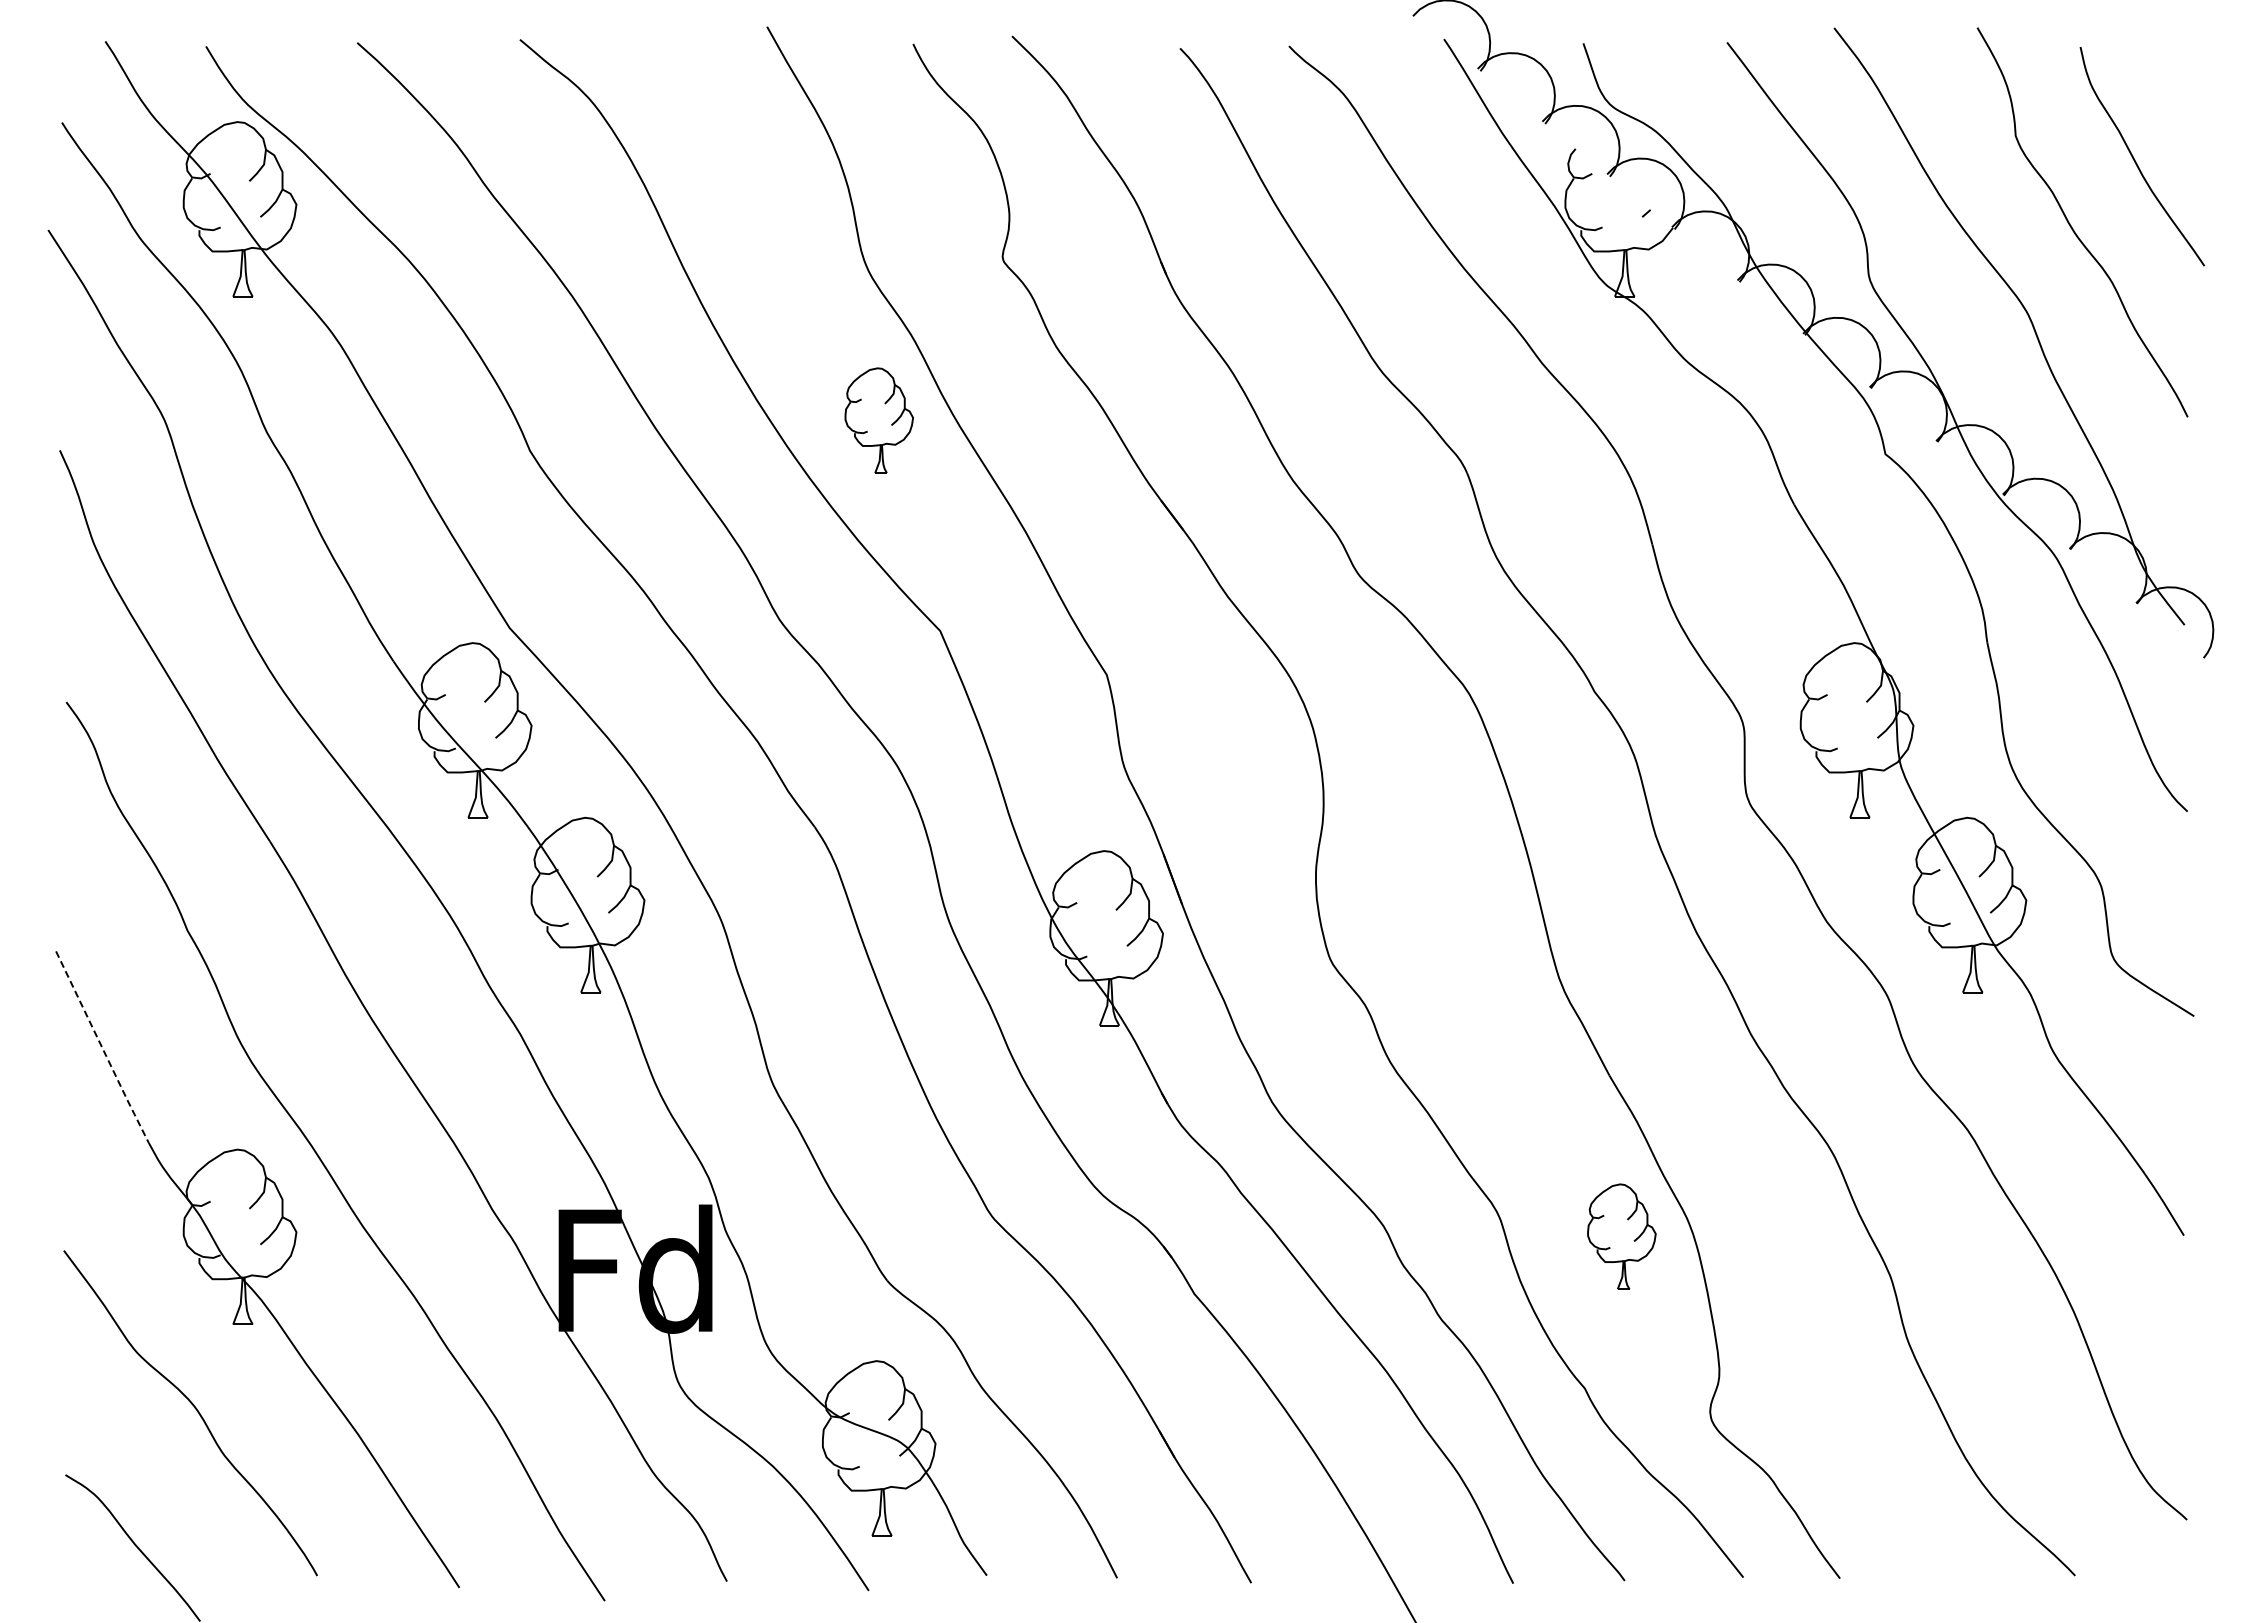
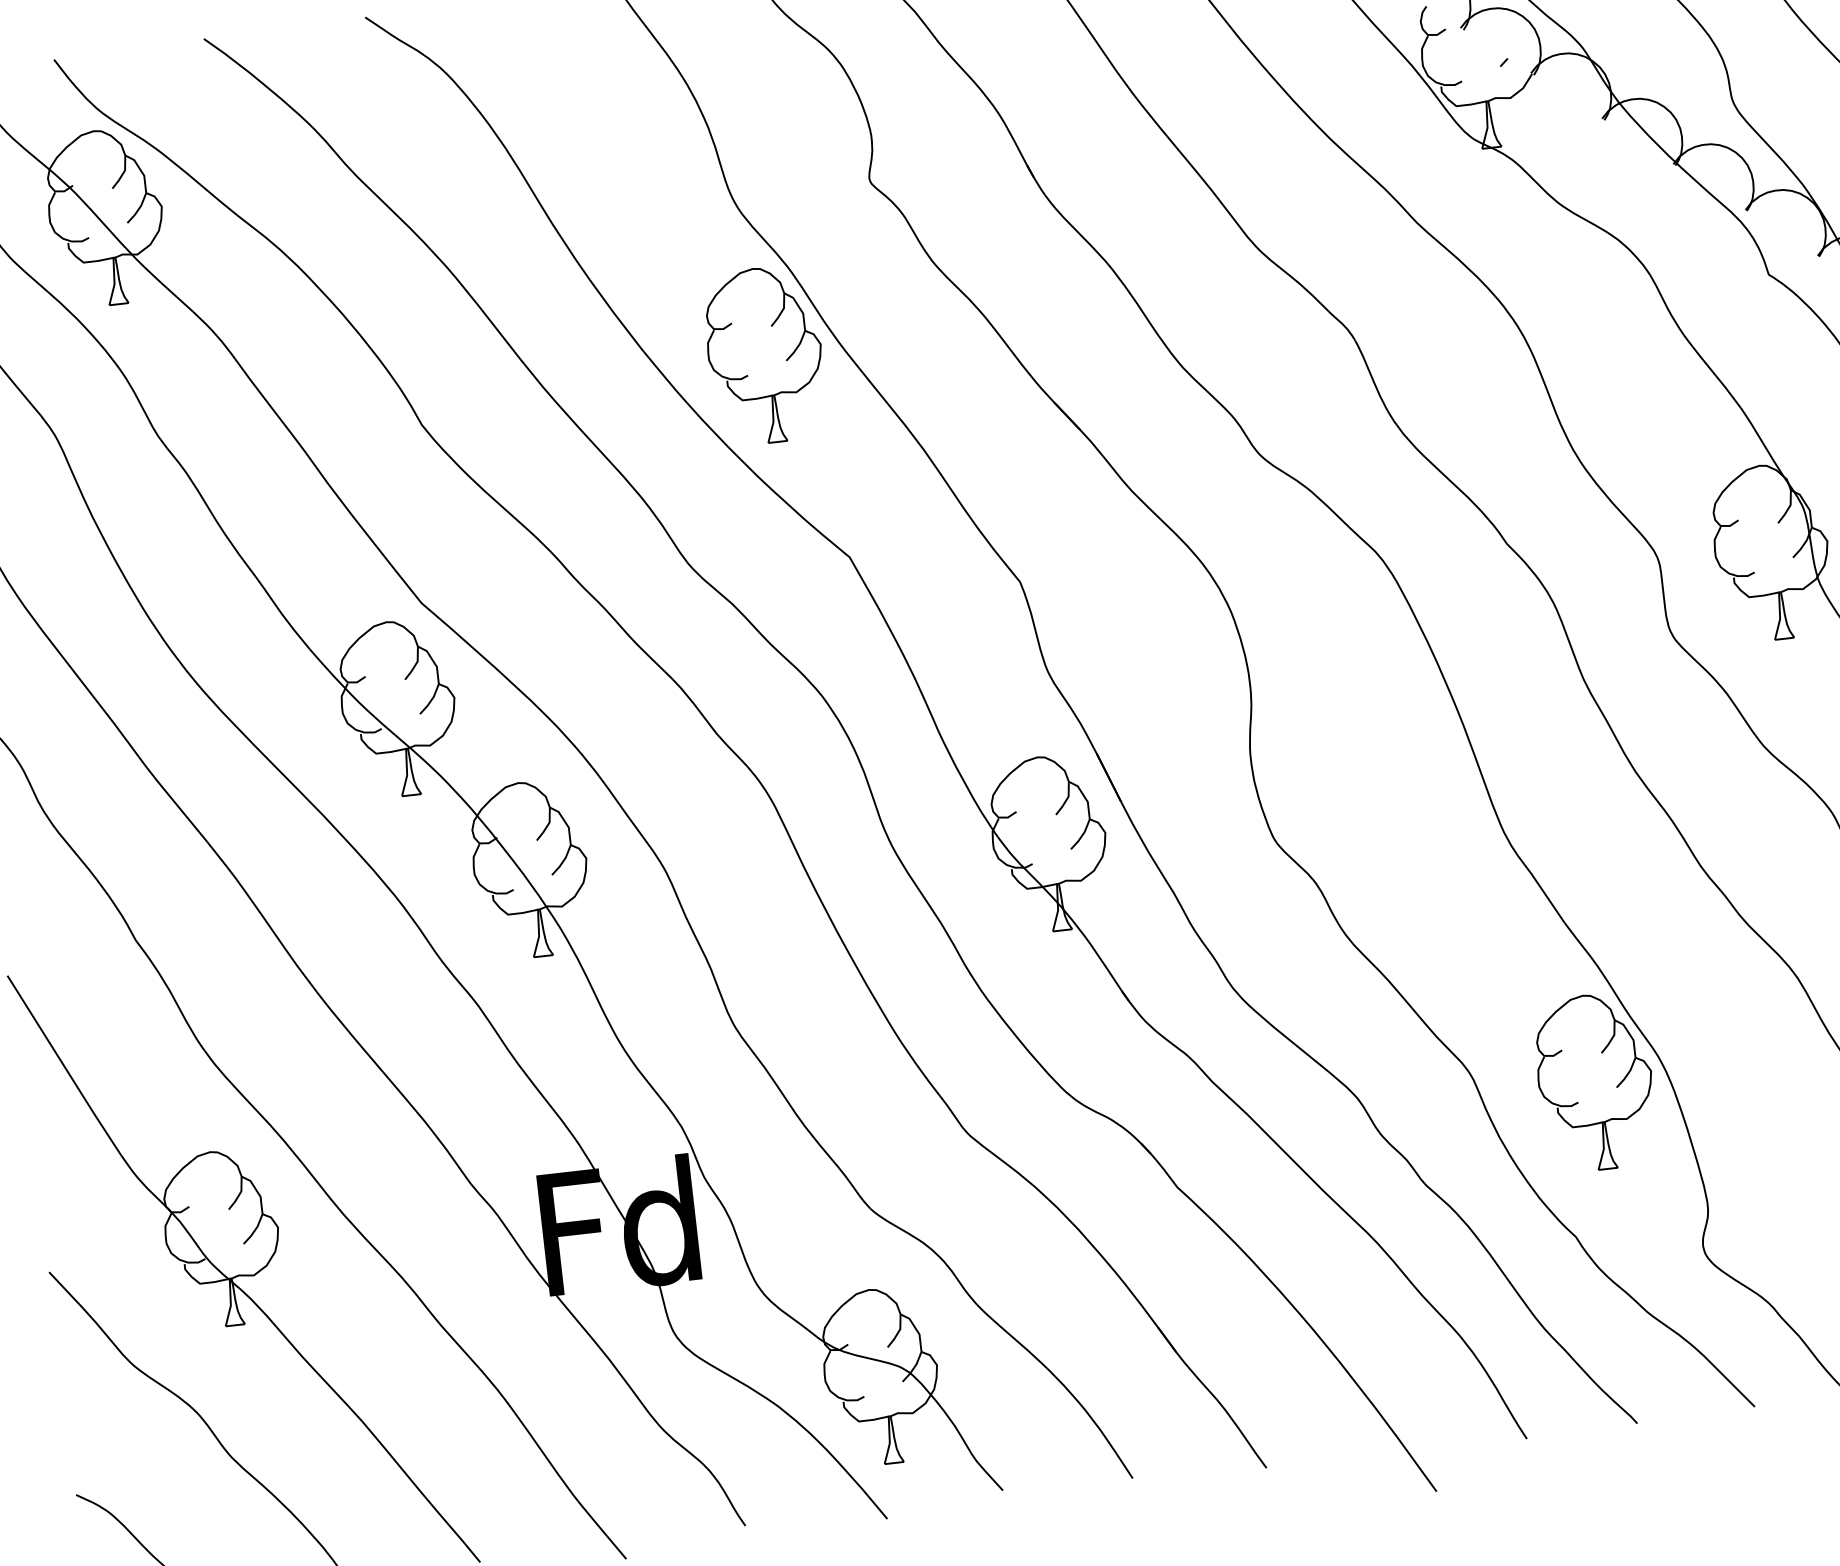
part: (879, 420) -> (765, 355), size x1.67
line: (102, 1048) -> (64, 1066), dashed -> solid
part: (1621, 1236) -> (1595, 1081), size x1.67

